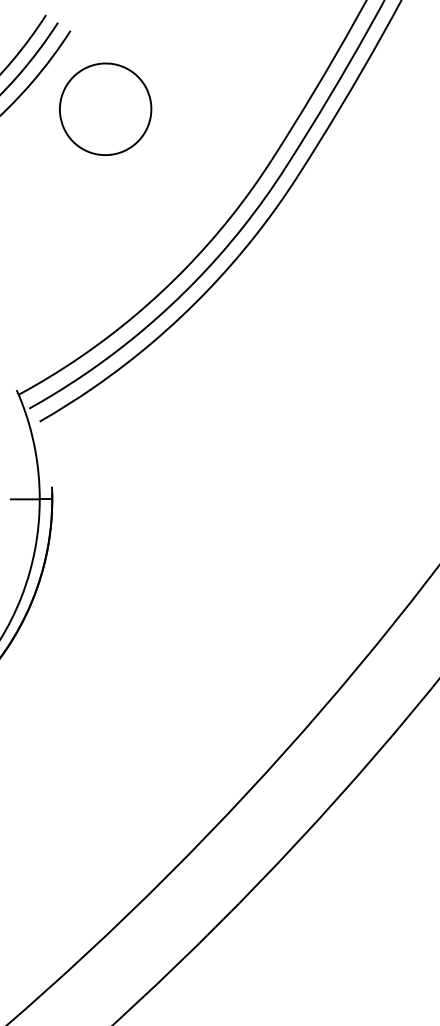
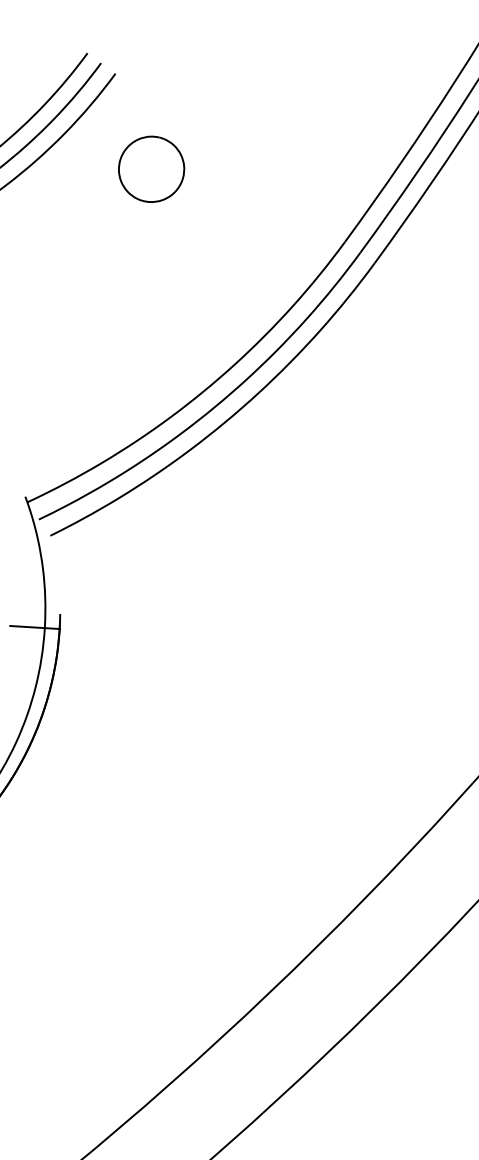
part: (105, 108) -> (151, 168), size x0.6

